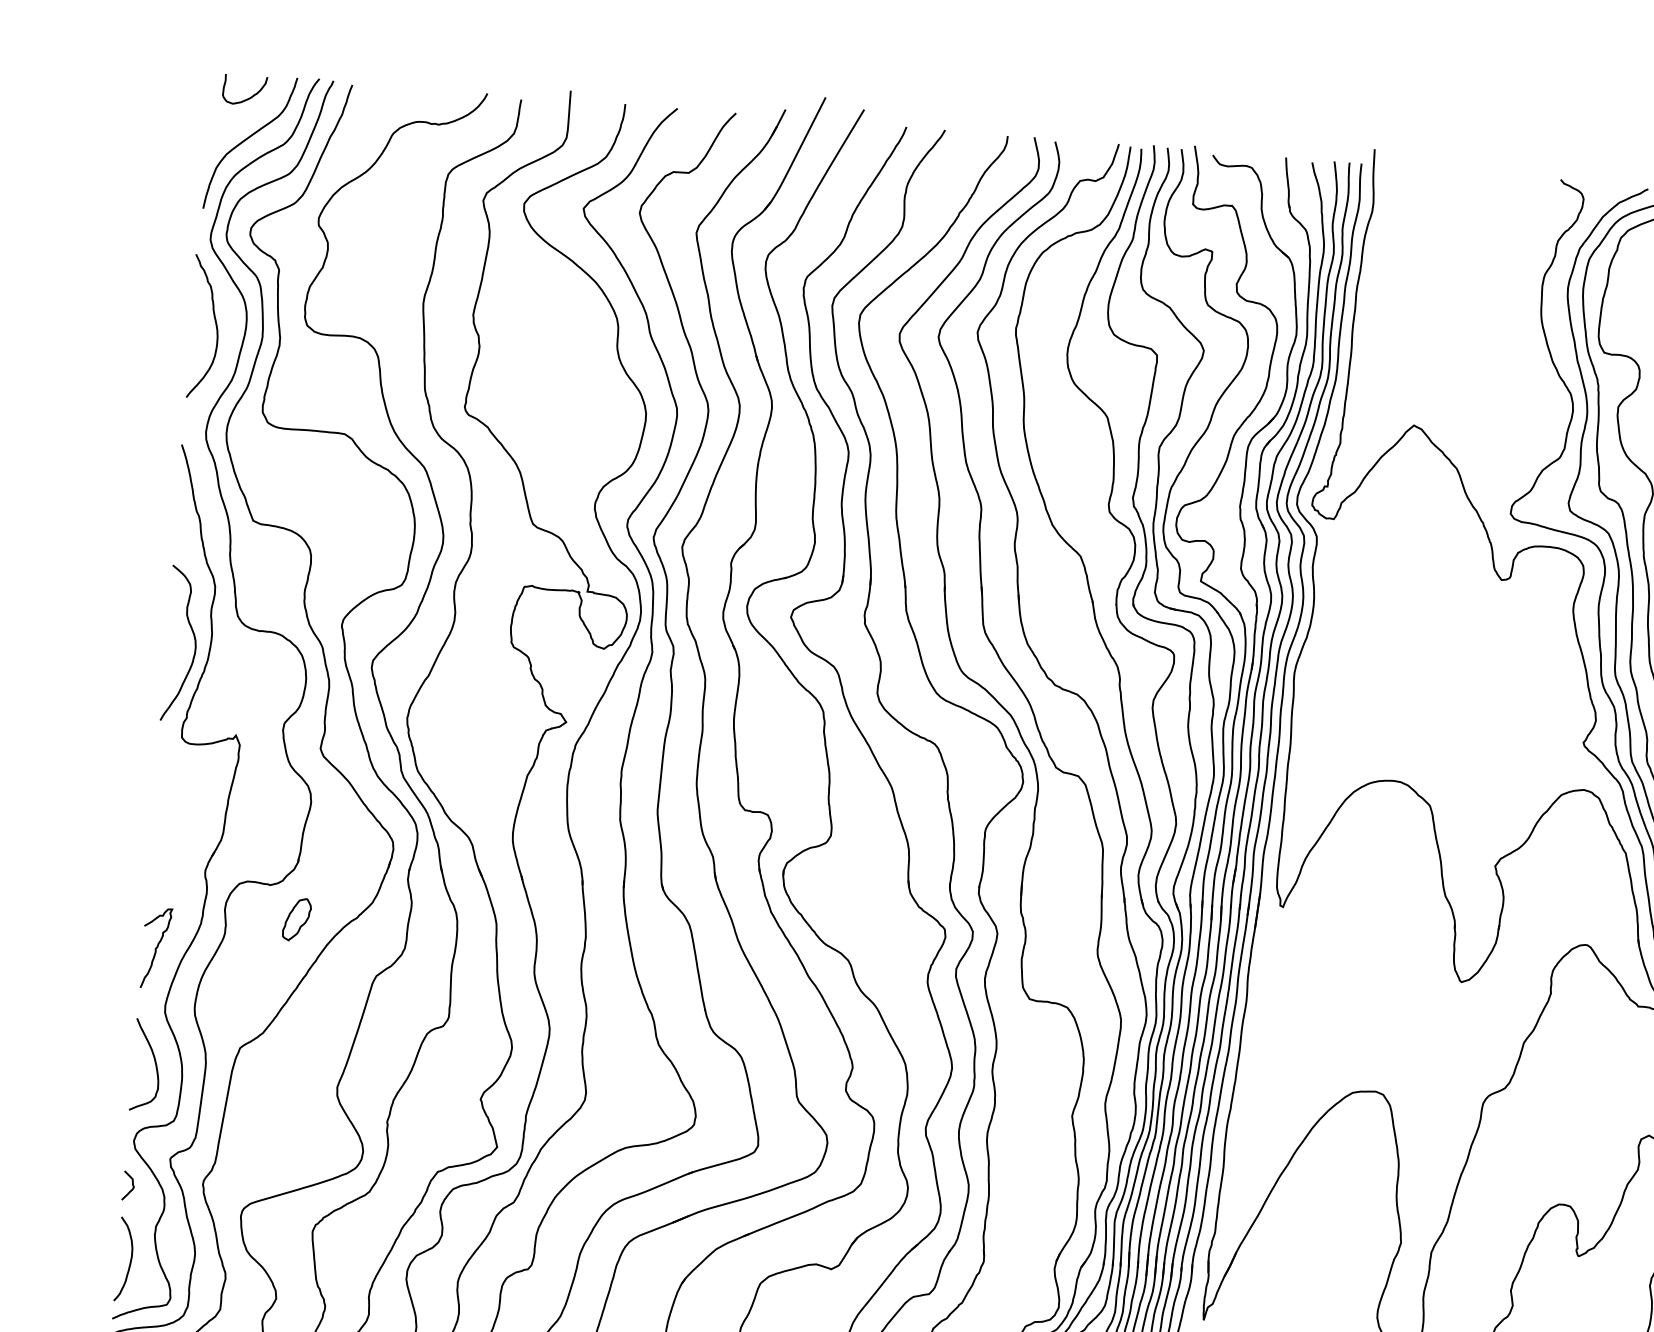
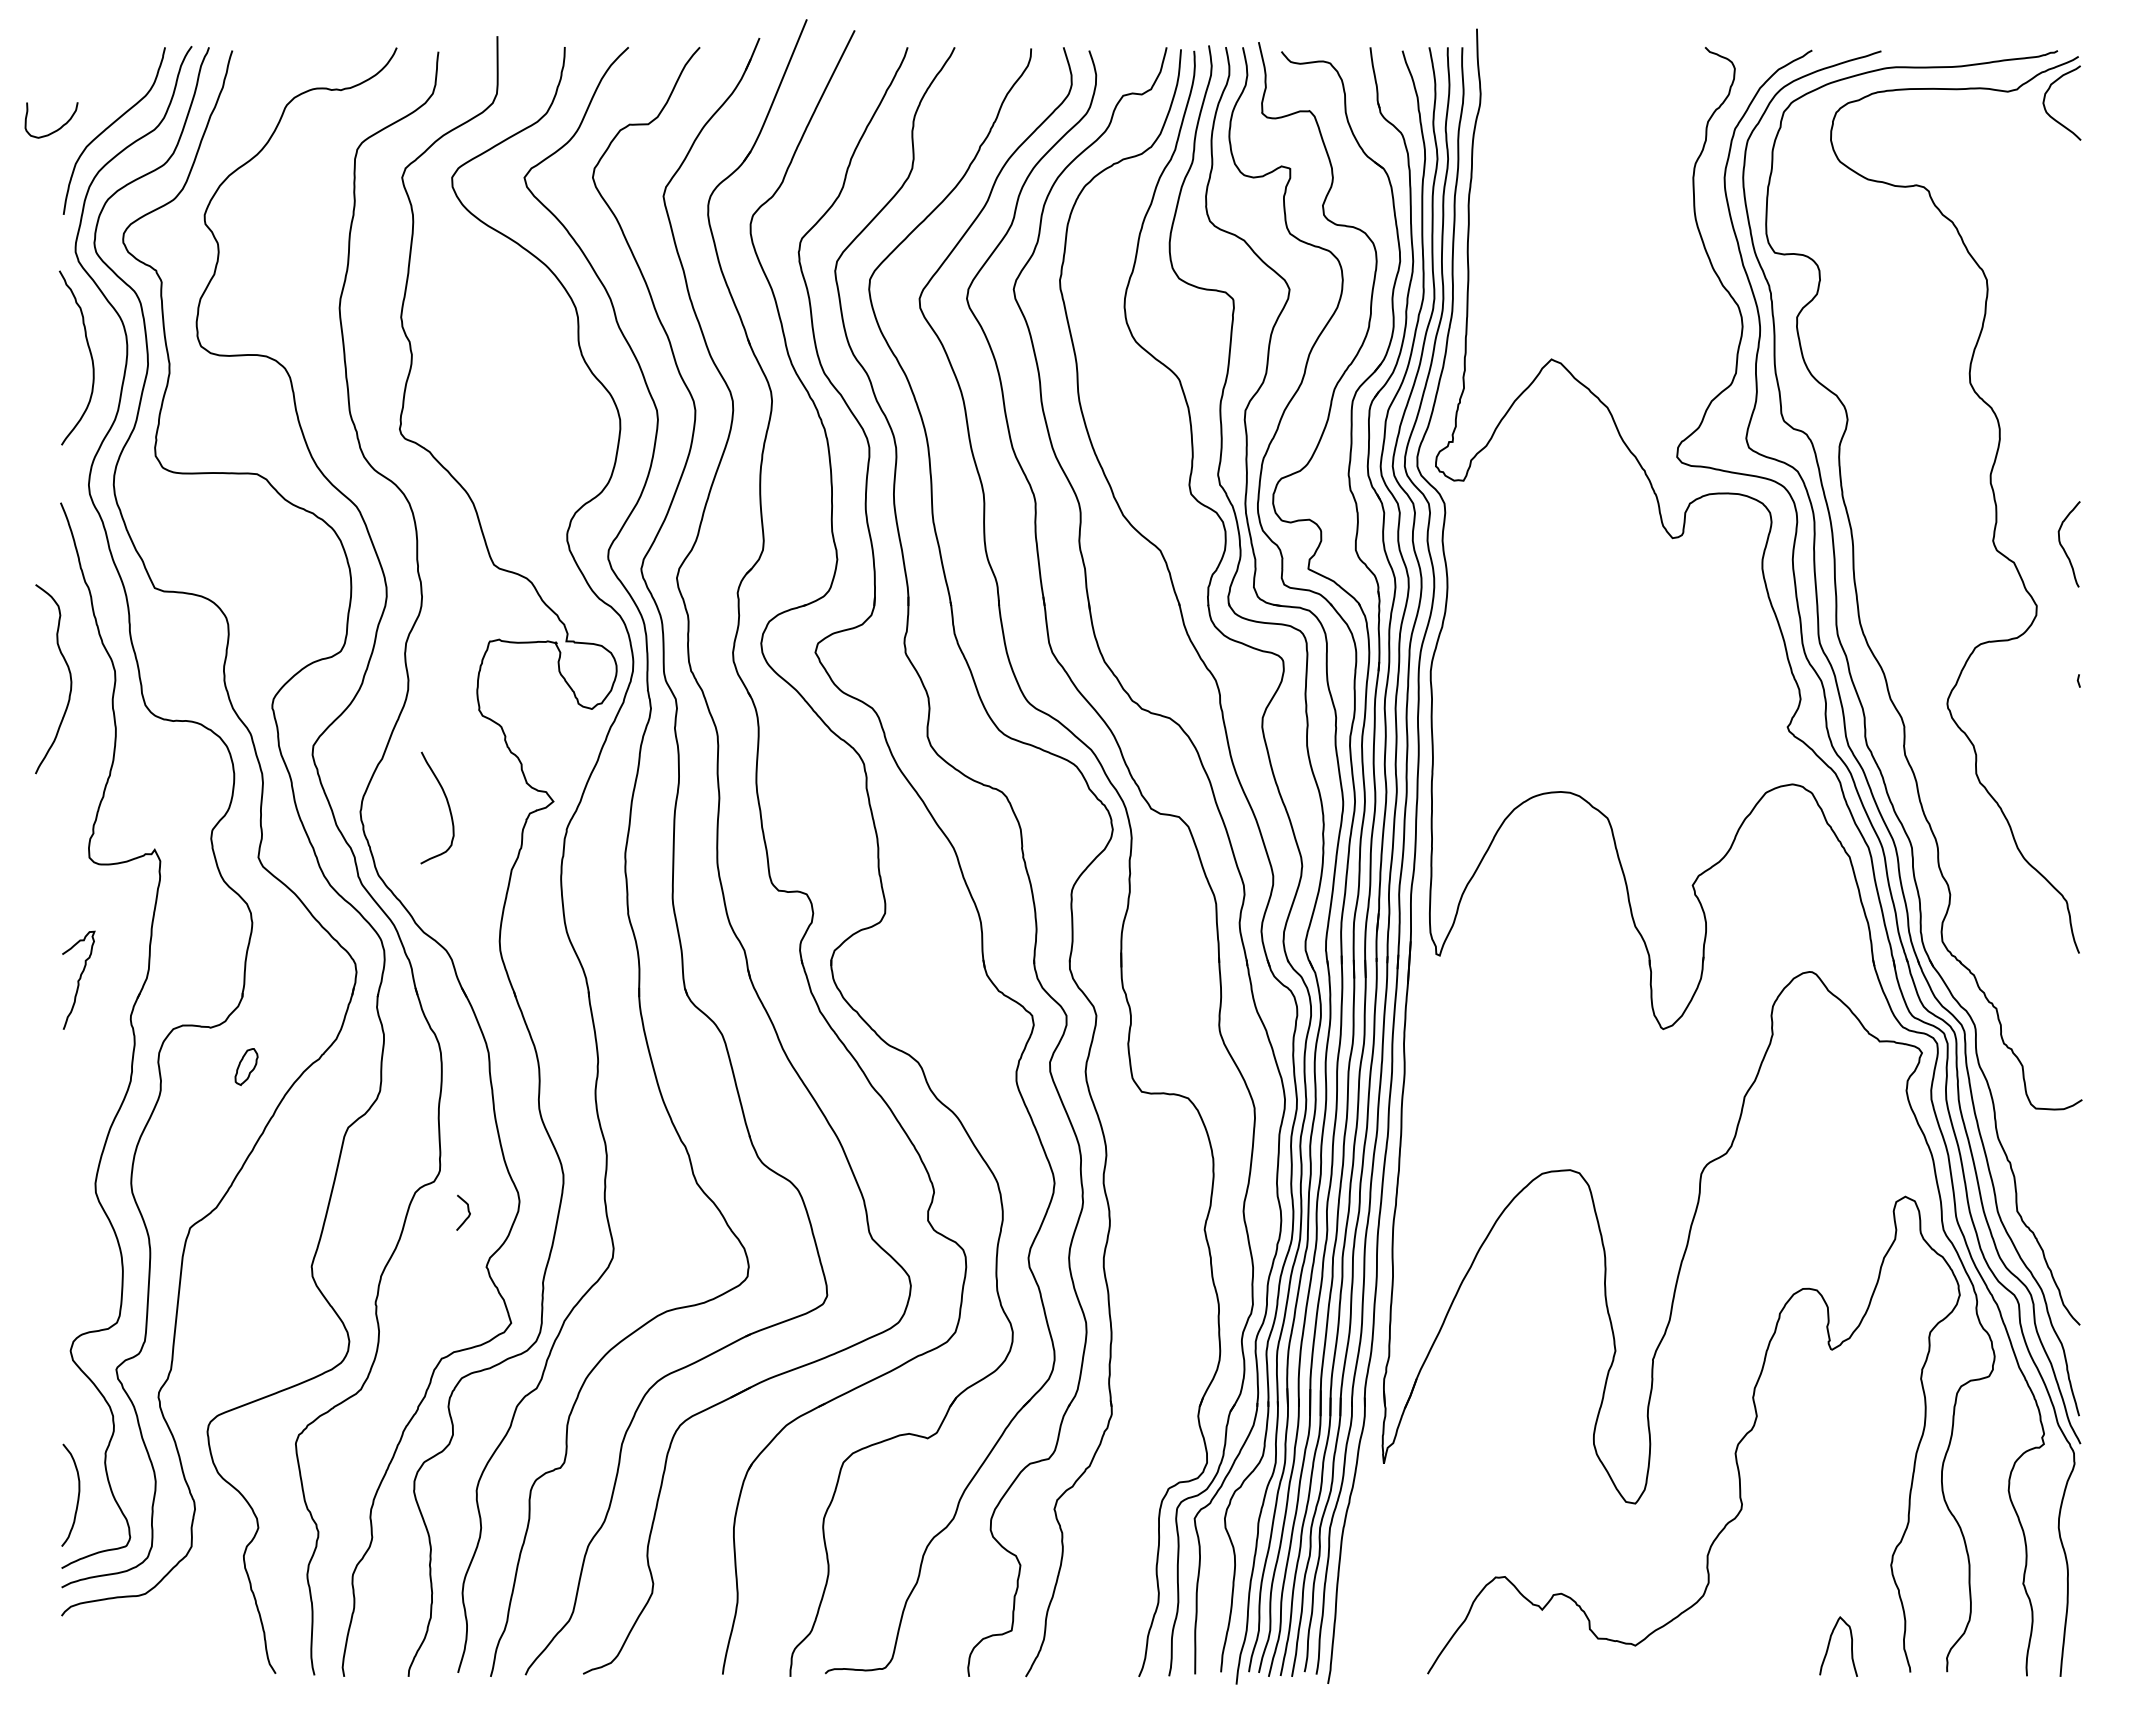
curve: (248, 98) -> (56, 129), moved
curve: (194, 642) -> (69, 676), moved
part: (296, 919) -> (246, 1066), size x0.7
curve: (155, 947) -> (78, 979), moved
curve: (154, 1063) -> (447, 805), moved
curve: (132, 1184) -> (467, 1210), moved

